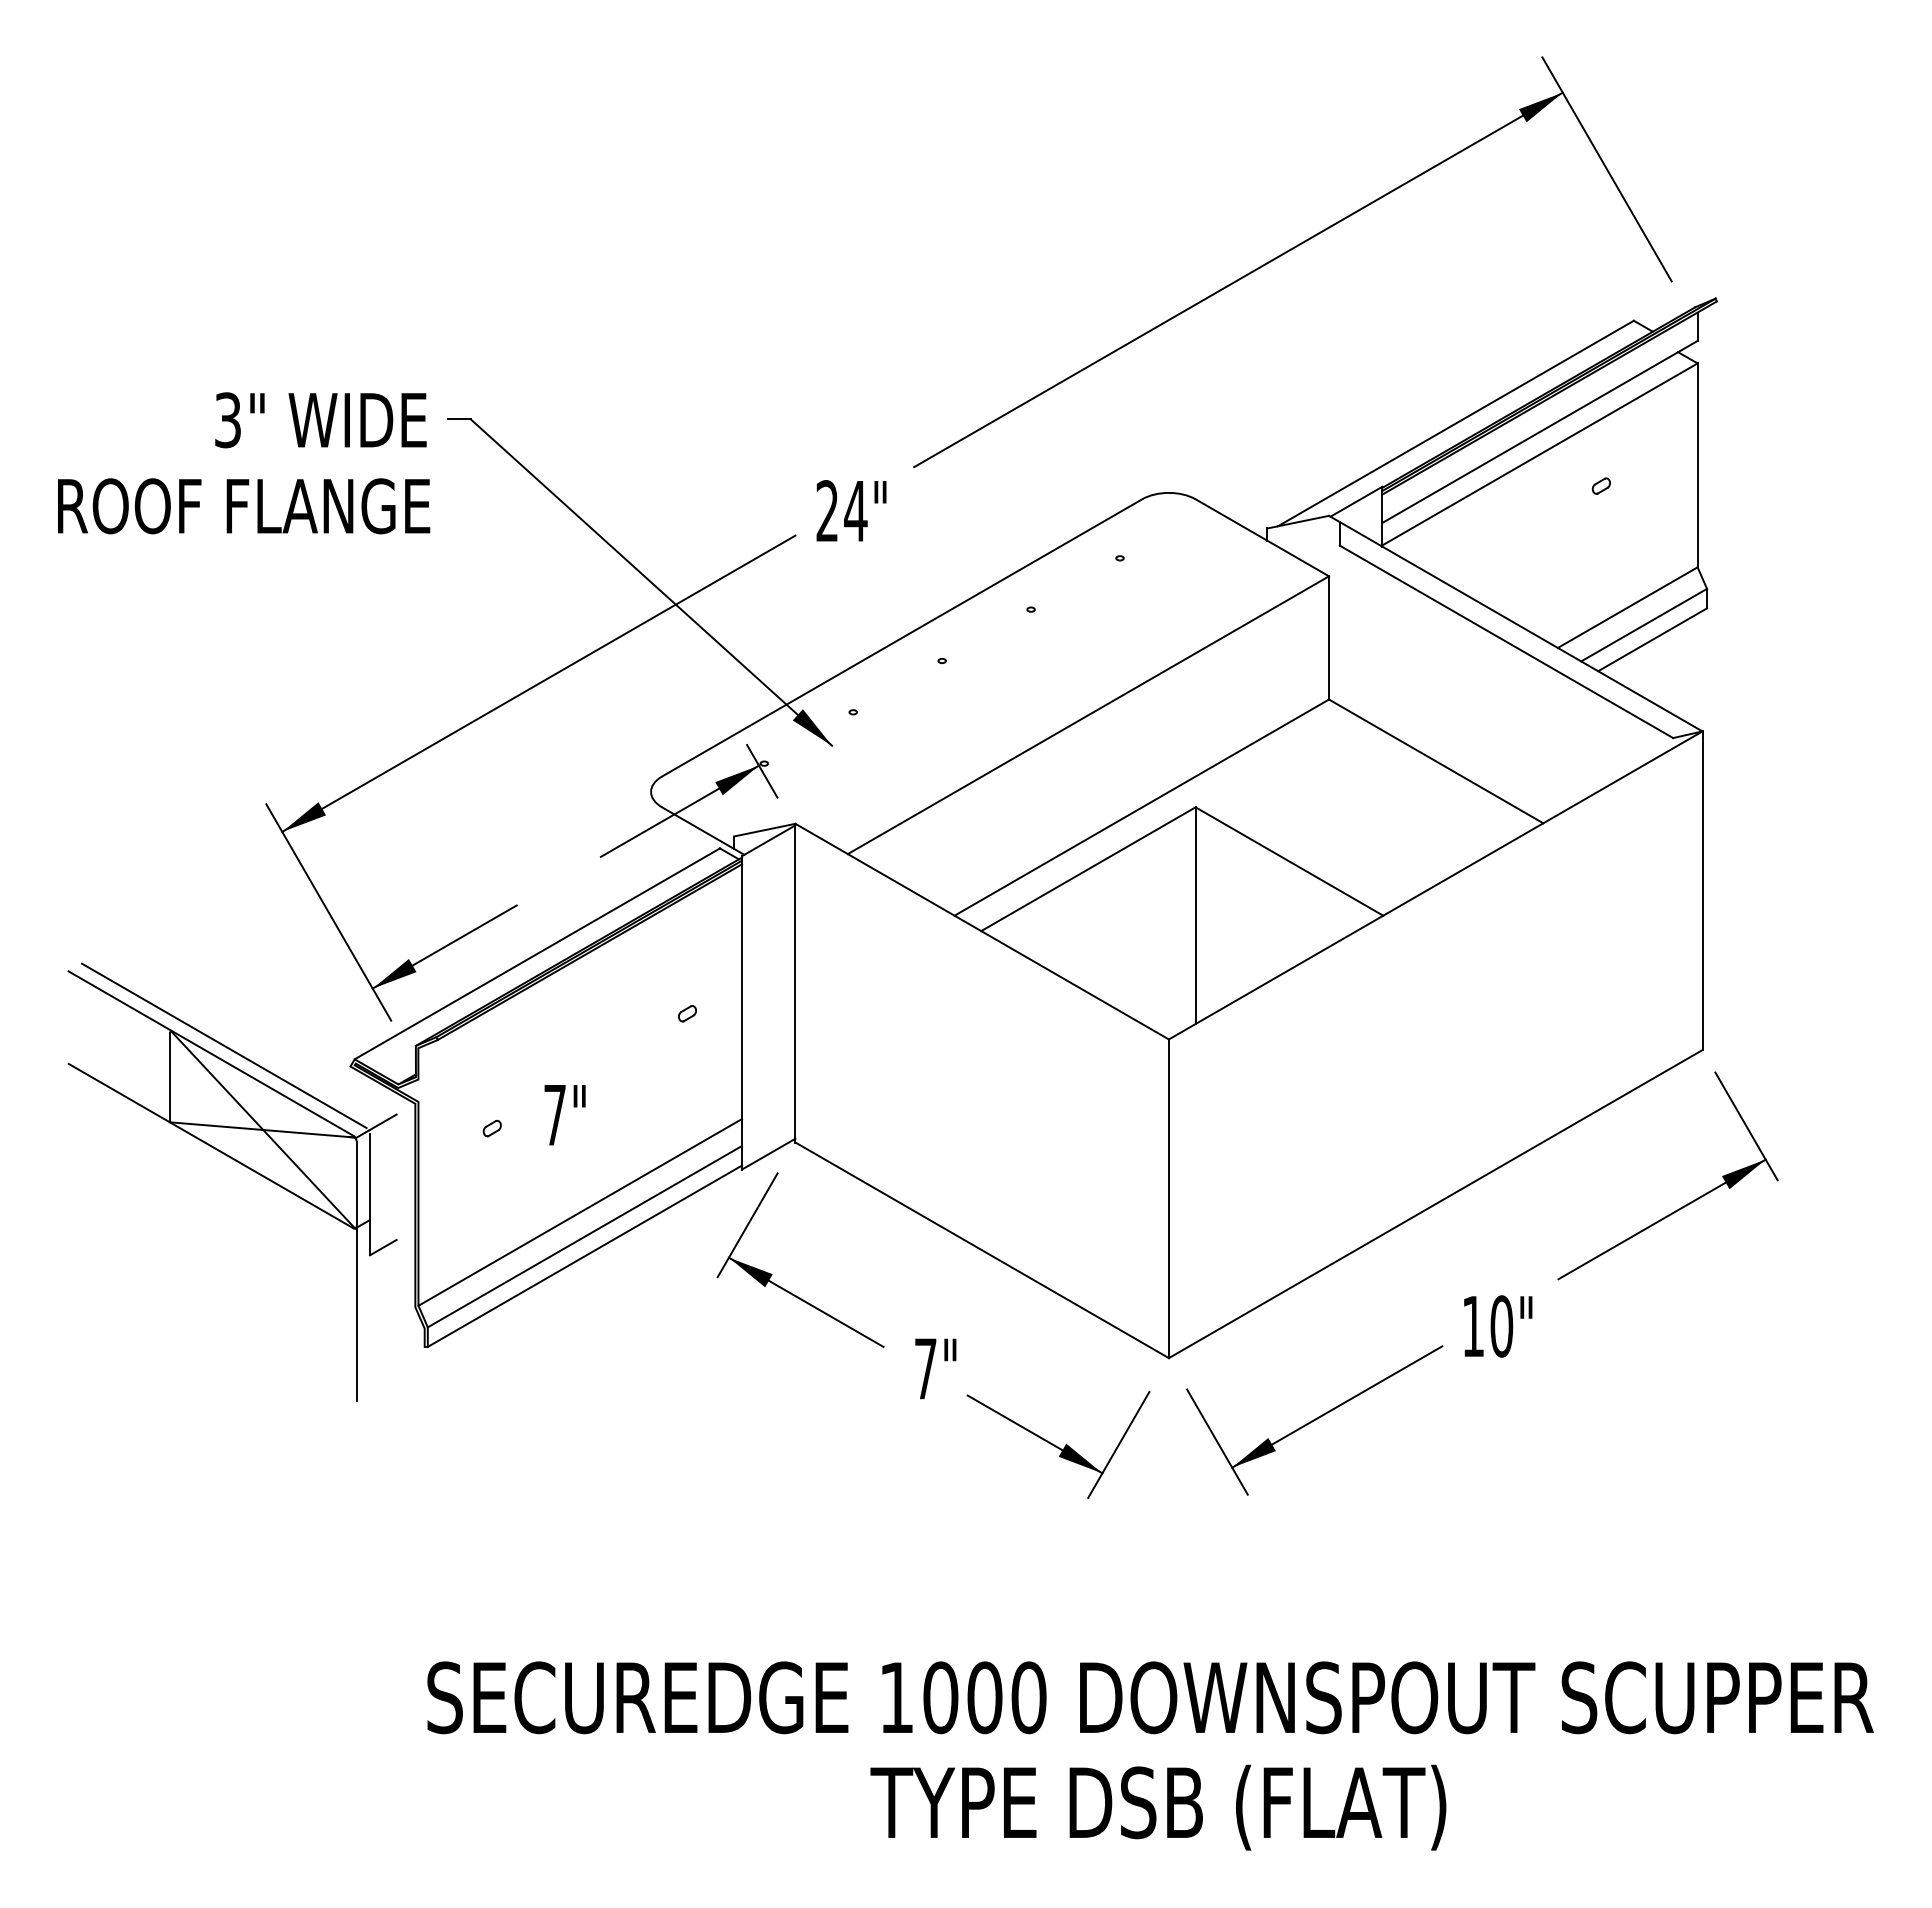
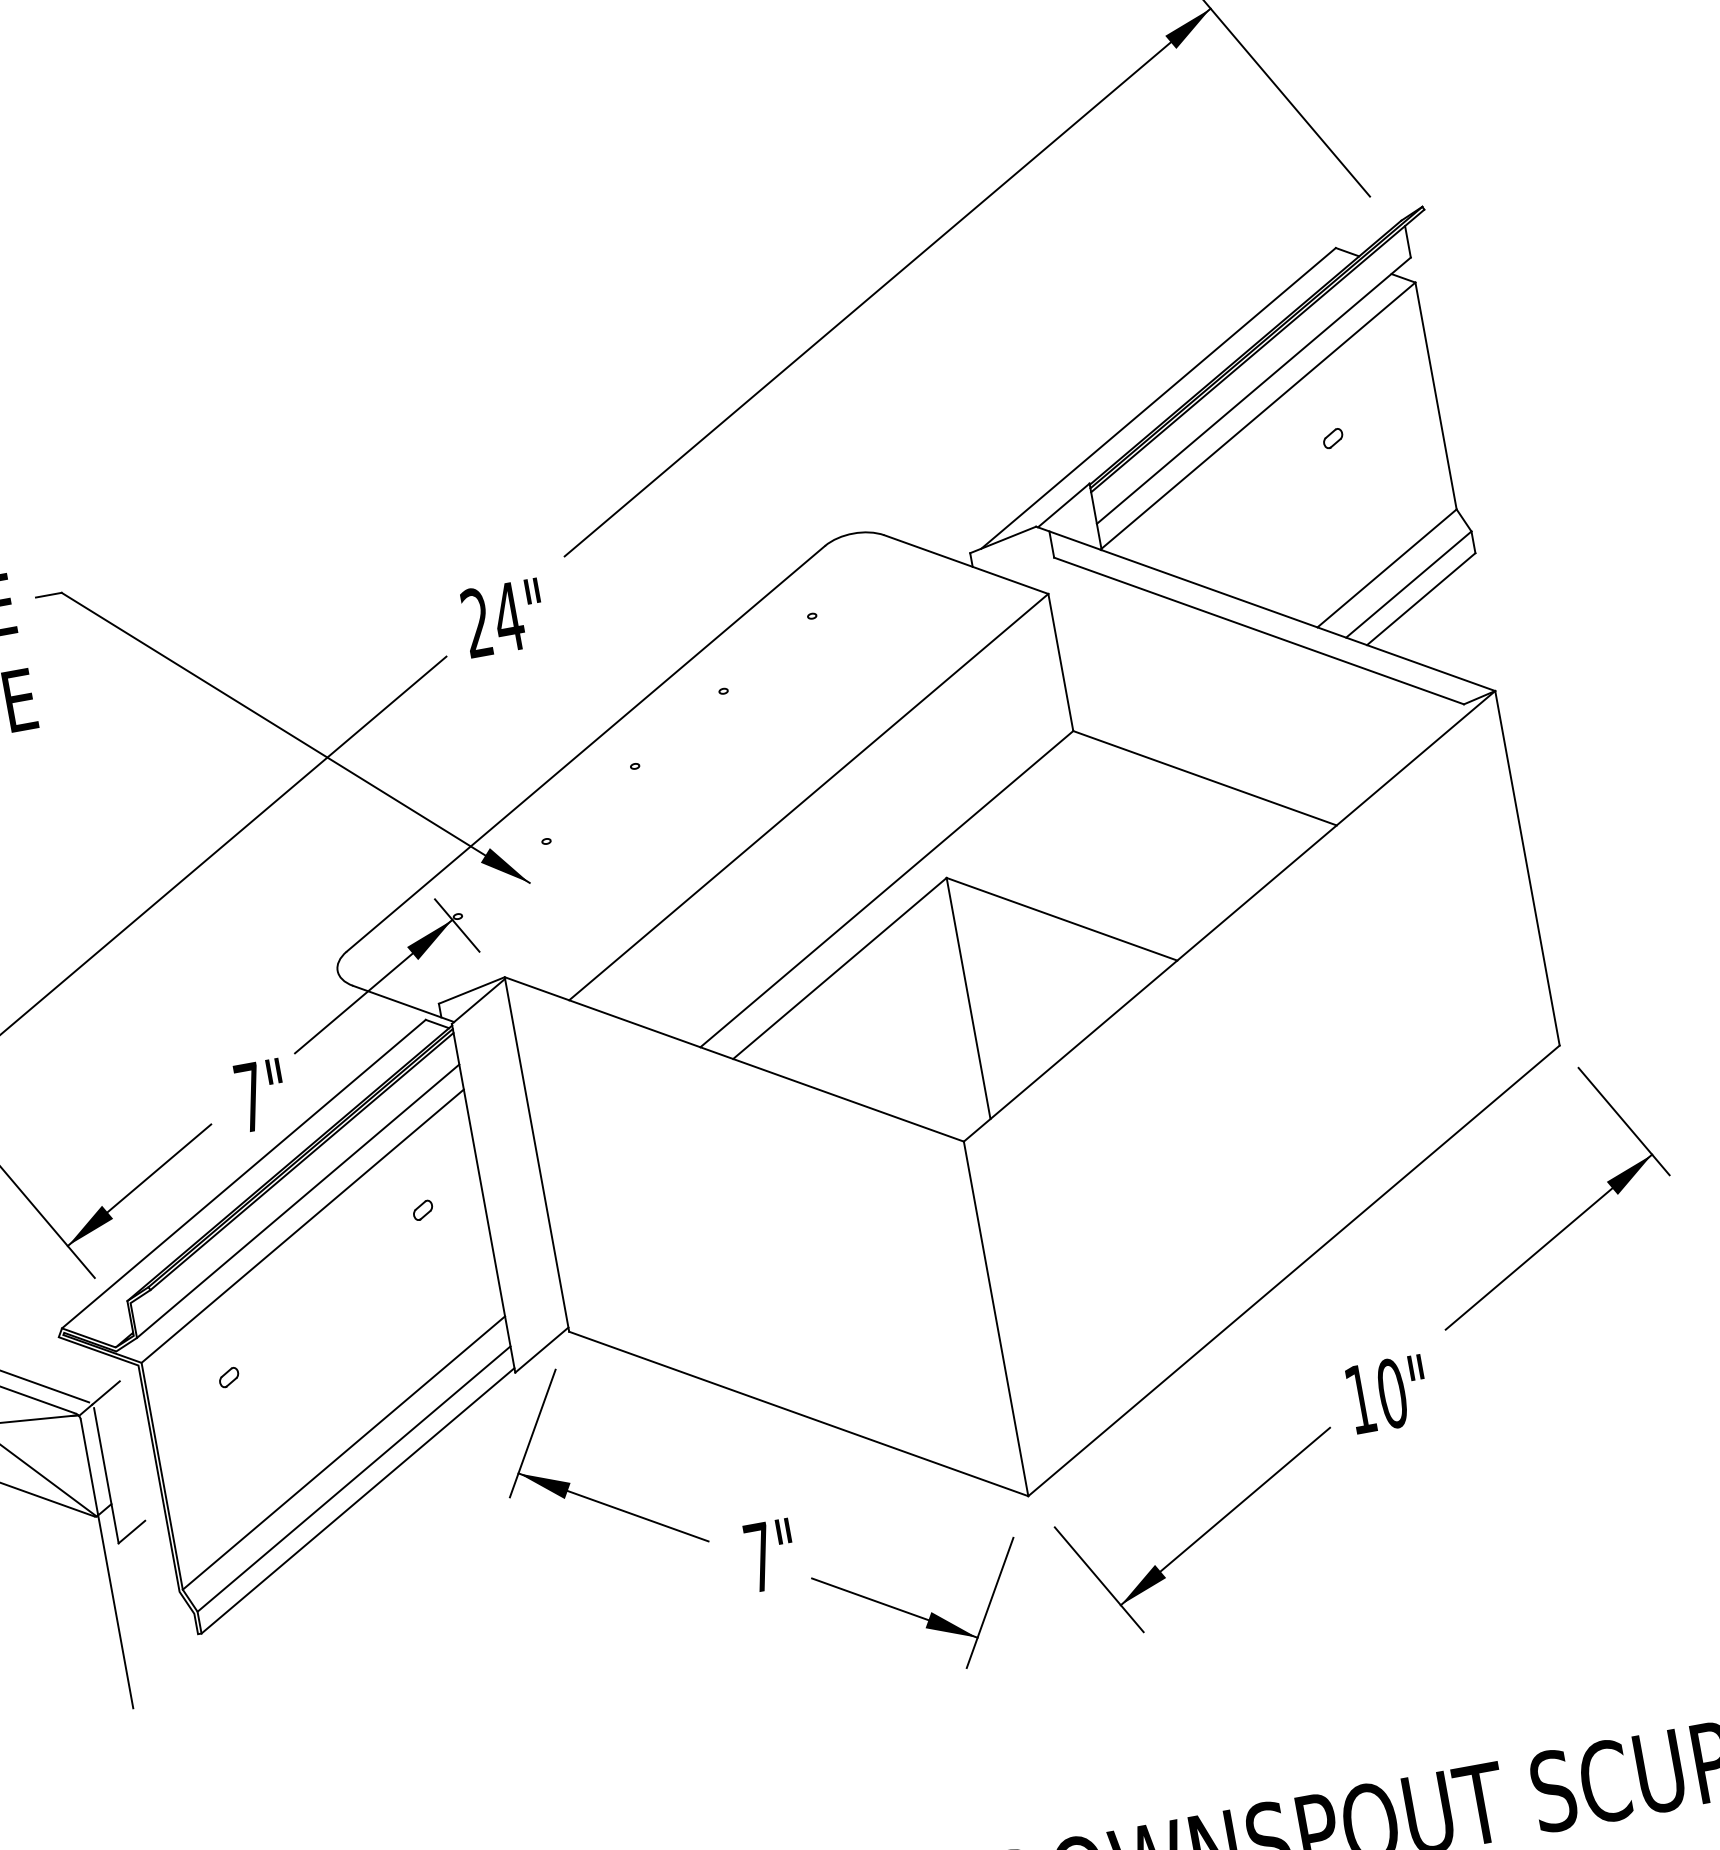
line: (580, 985) -> (298, 1200), added
line: (580, 1008) -> (302, 1226), added
text: (564, 1115) -> (260, 1095), moved

